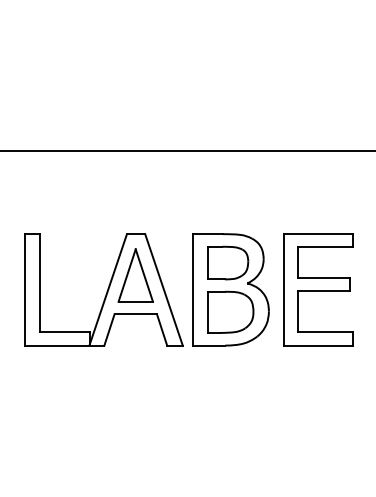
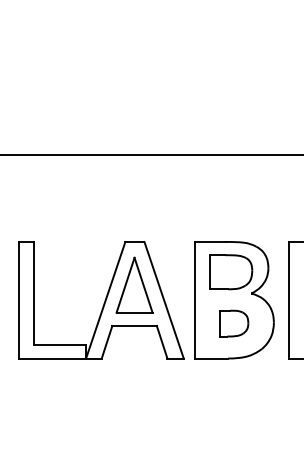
part: (230, 311) -> (233, 322), size x0.6

